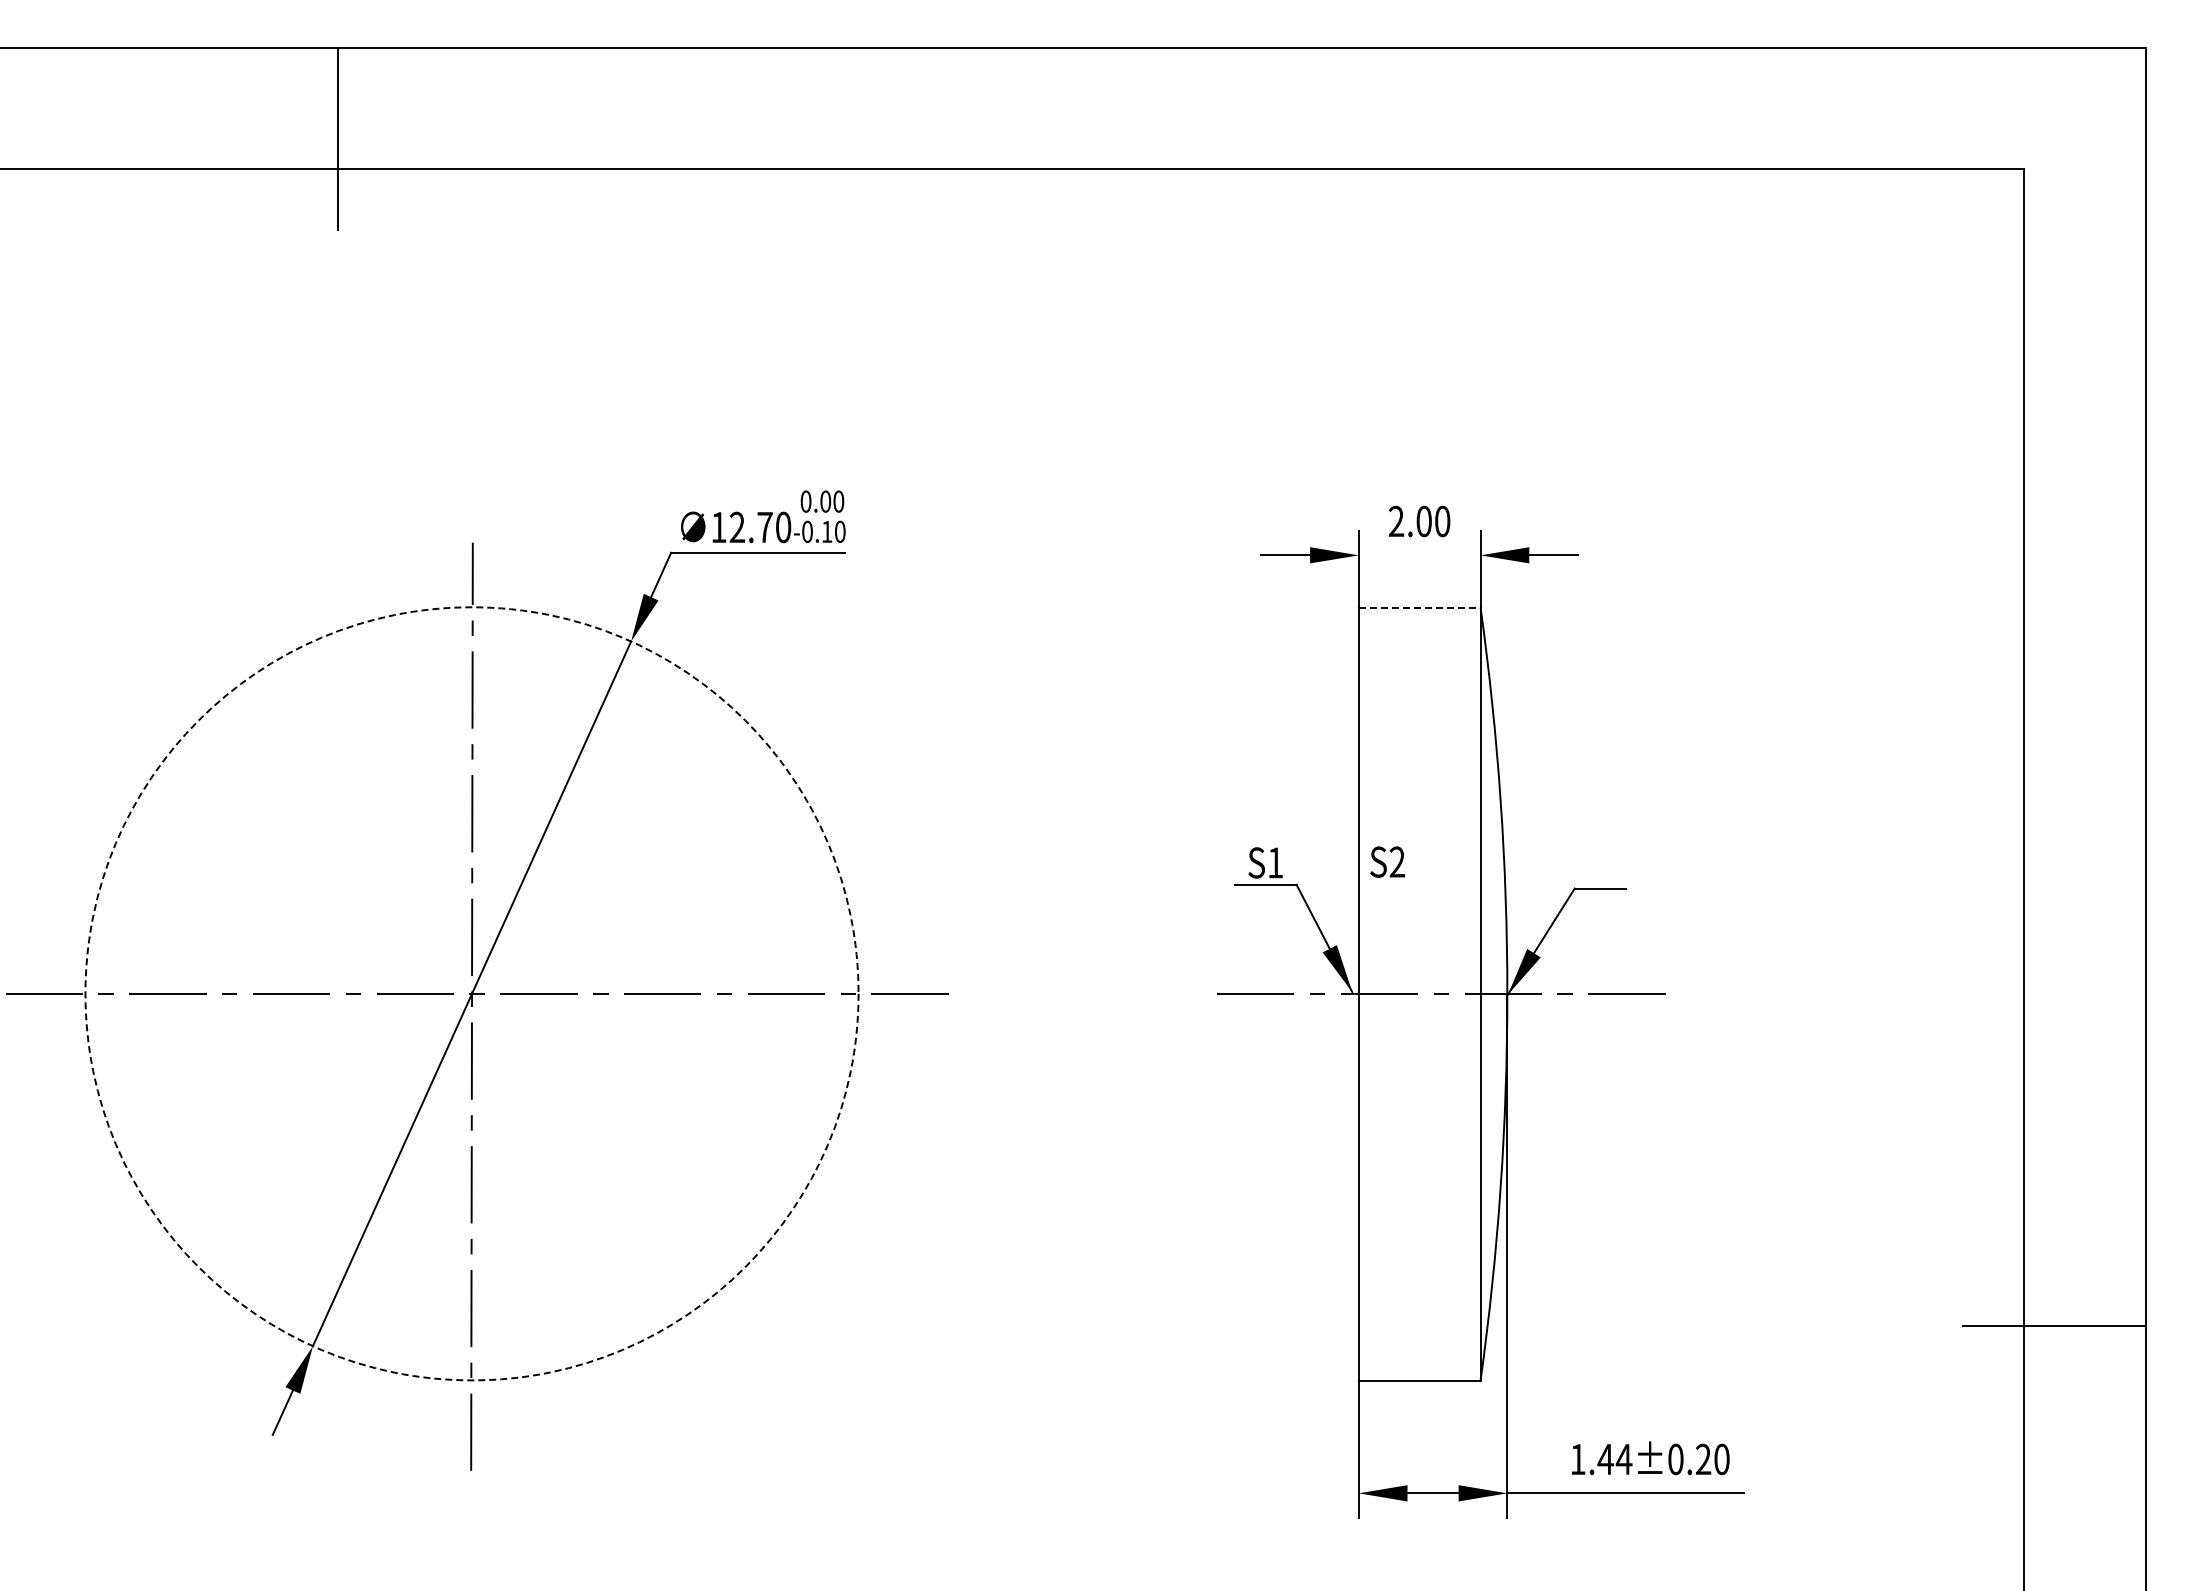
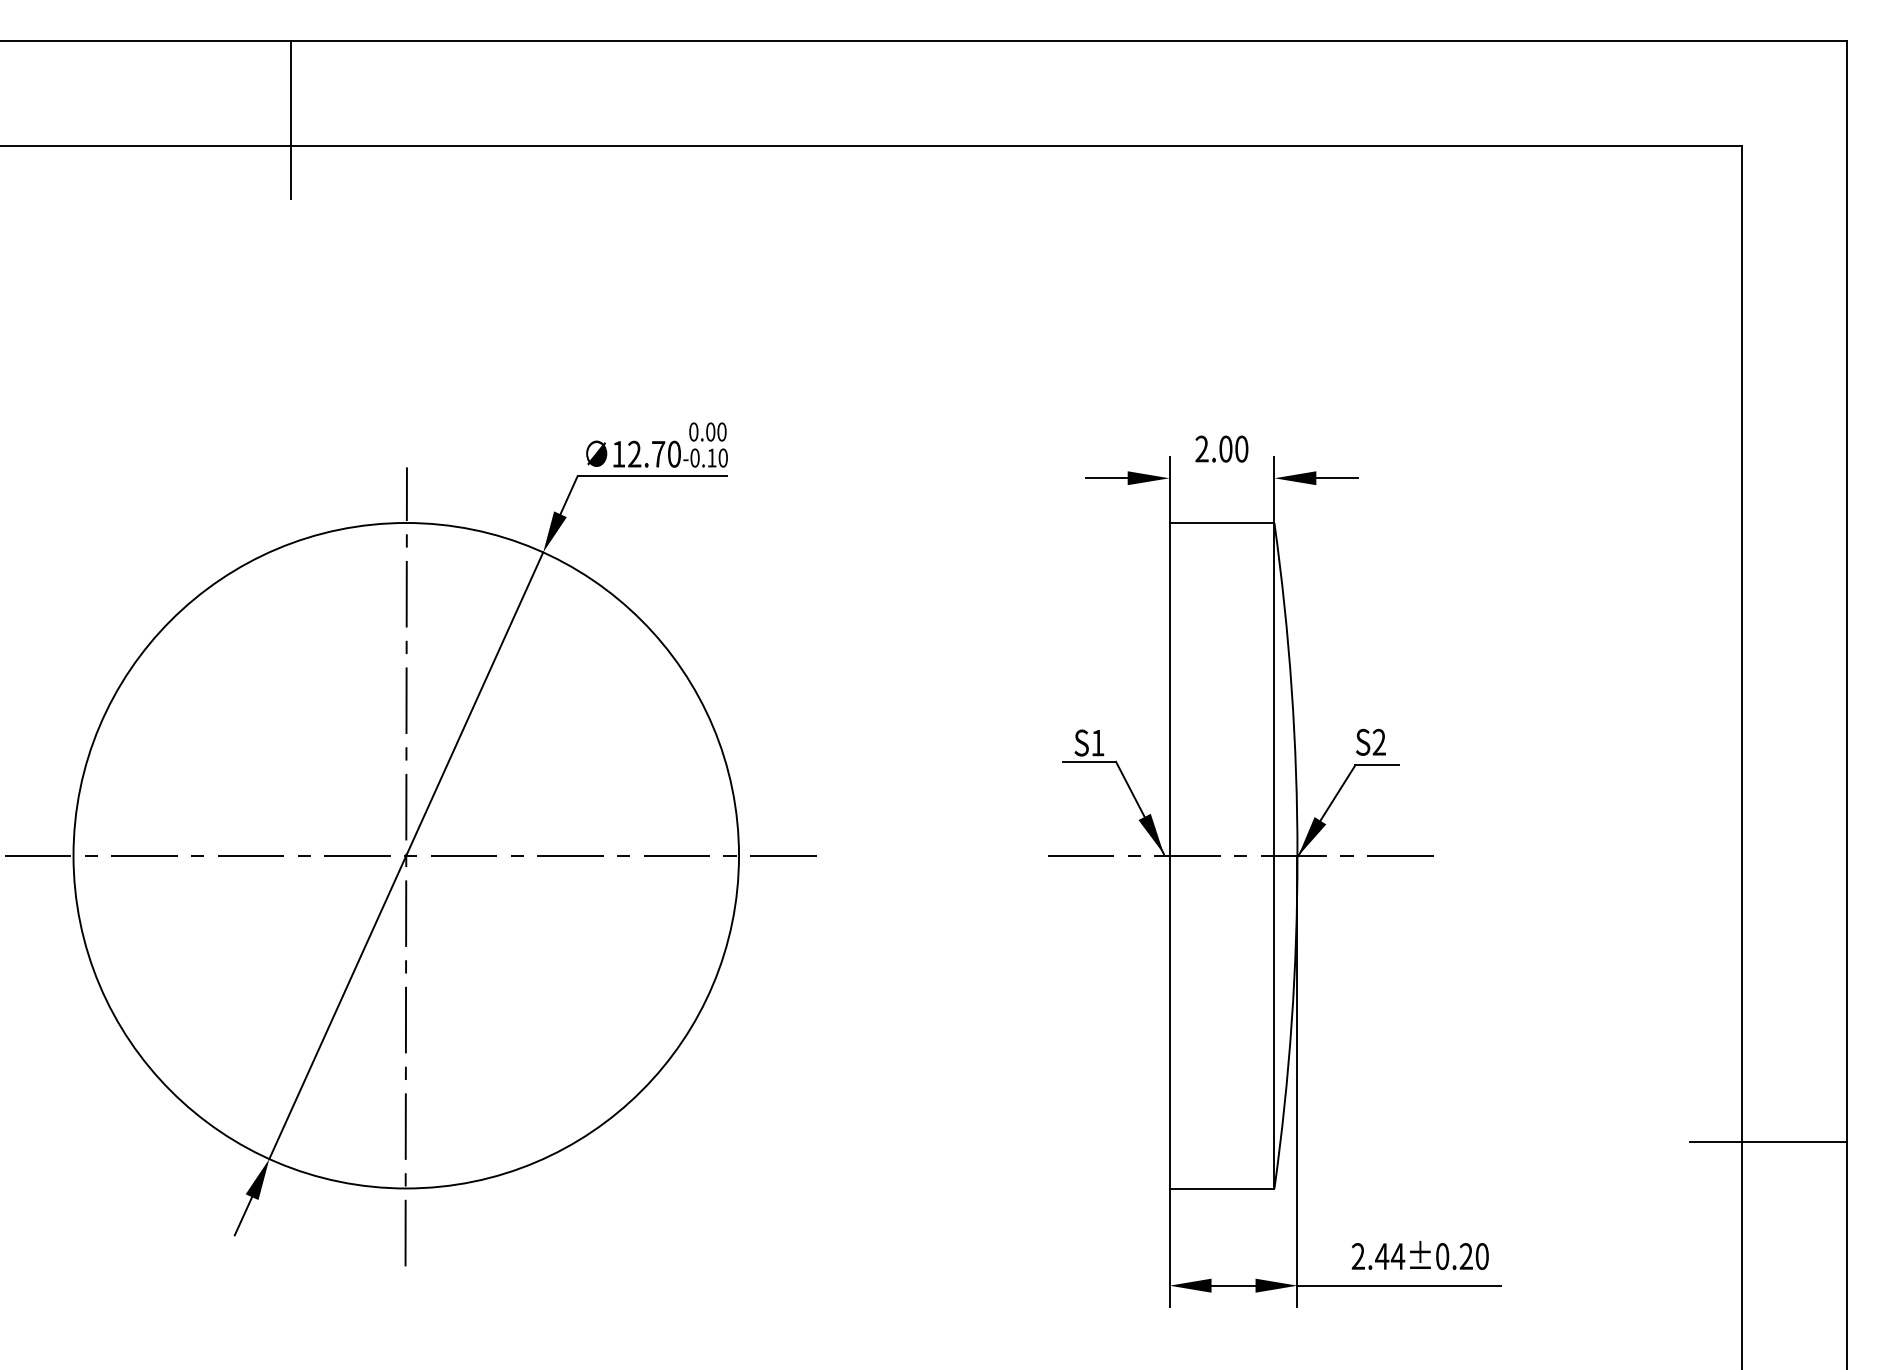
line: (1419, 607) -> (1221, 523), dashed -> solid
text: (1387, 861) -> (1370, 741), moved
circle: (471, 993) -> (405, 855), dashed -> solid
text: (1577, 1458) -> (1357, 1255), 1.44±0.20 -> 2.44±0.20

